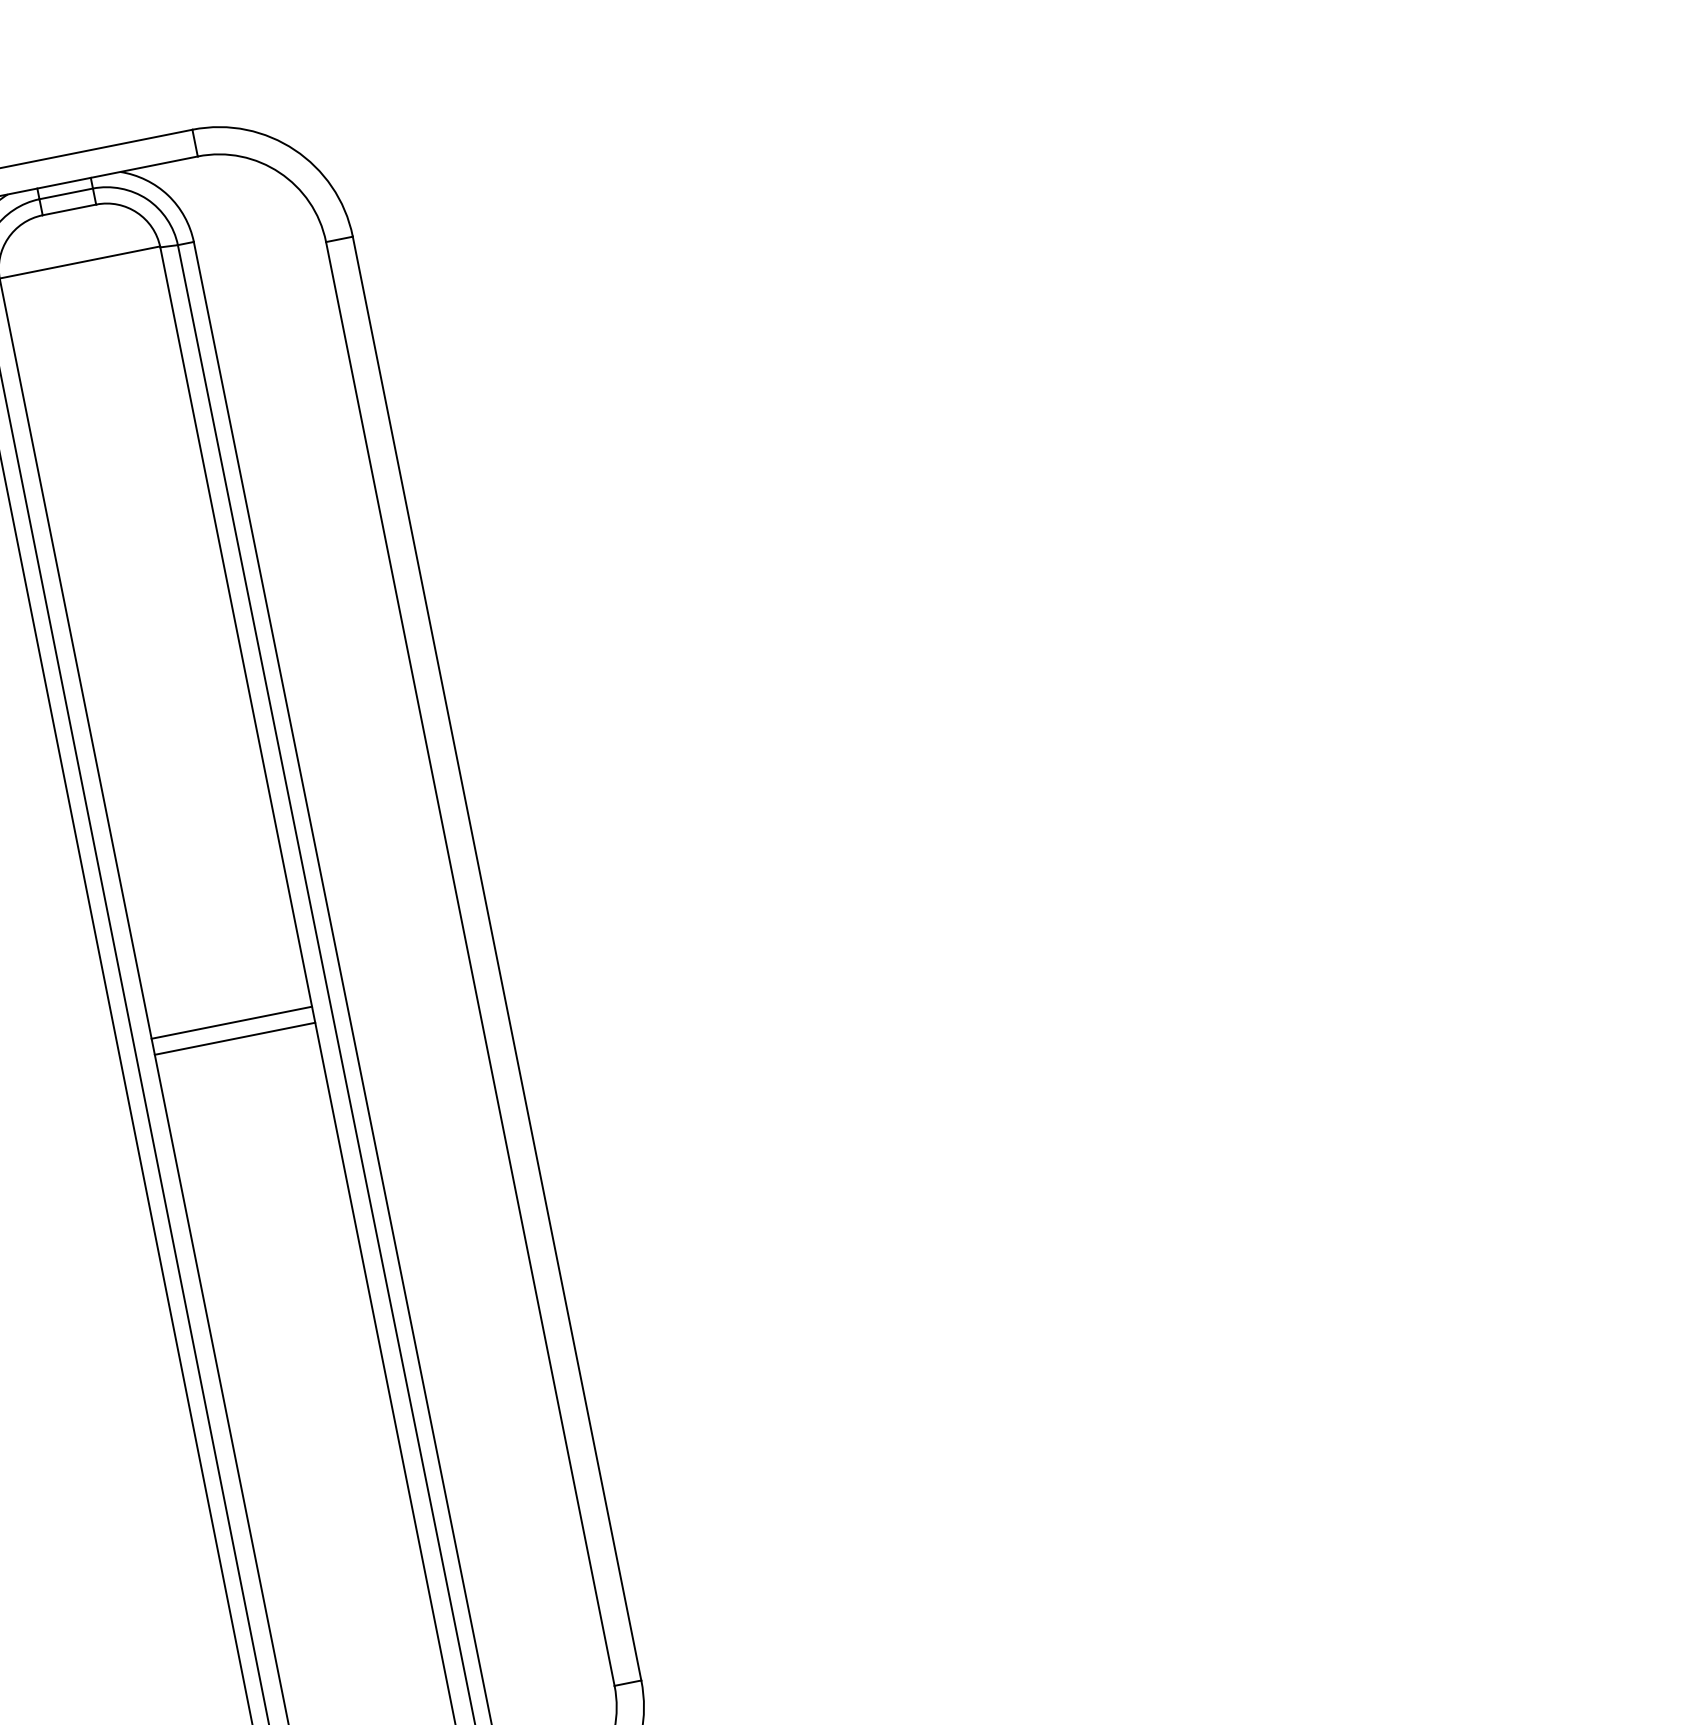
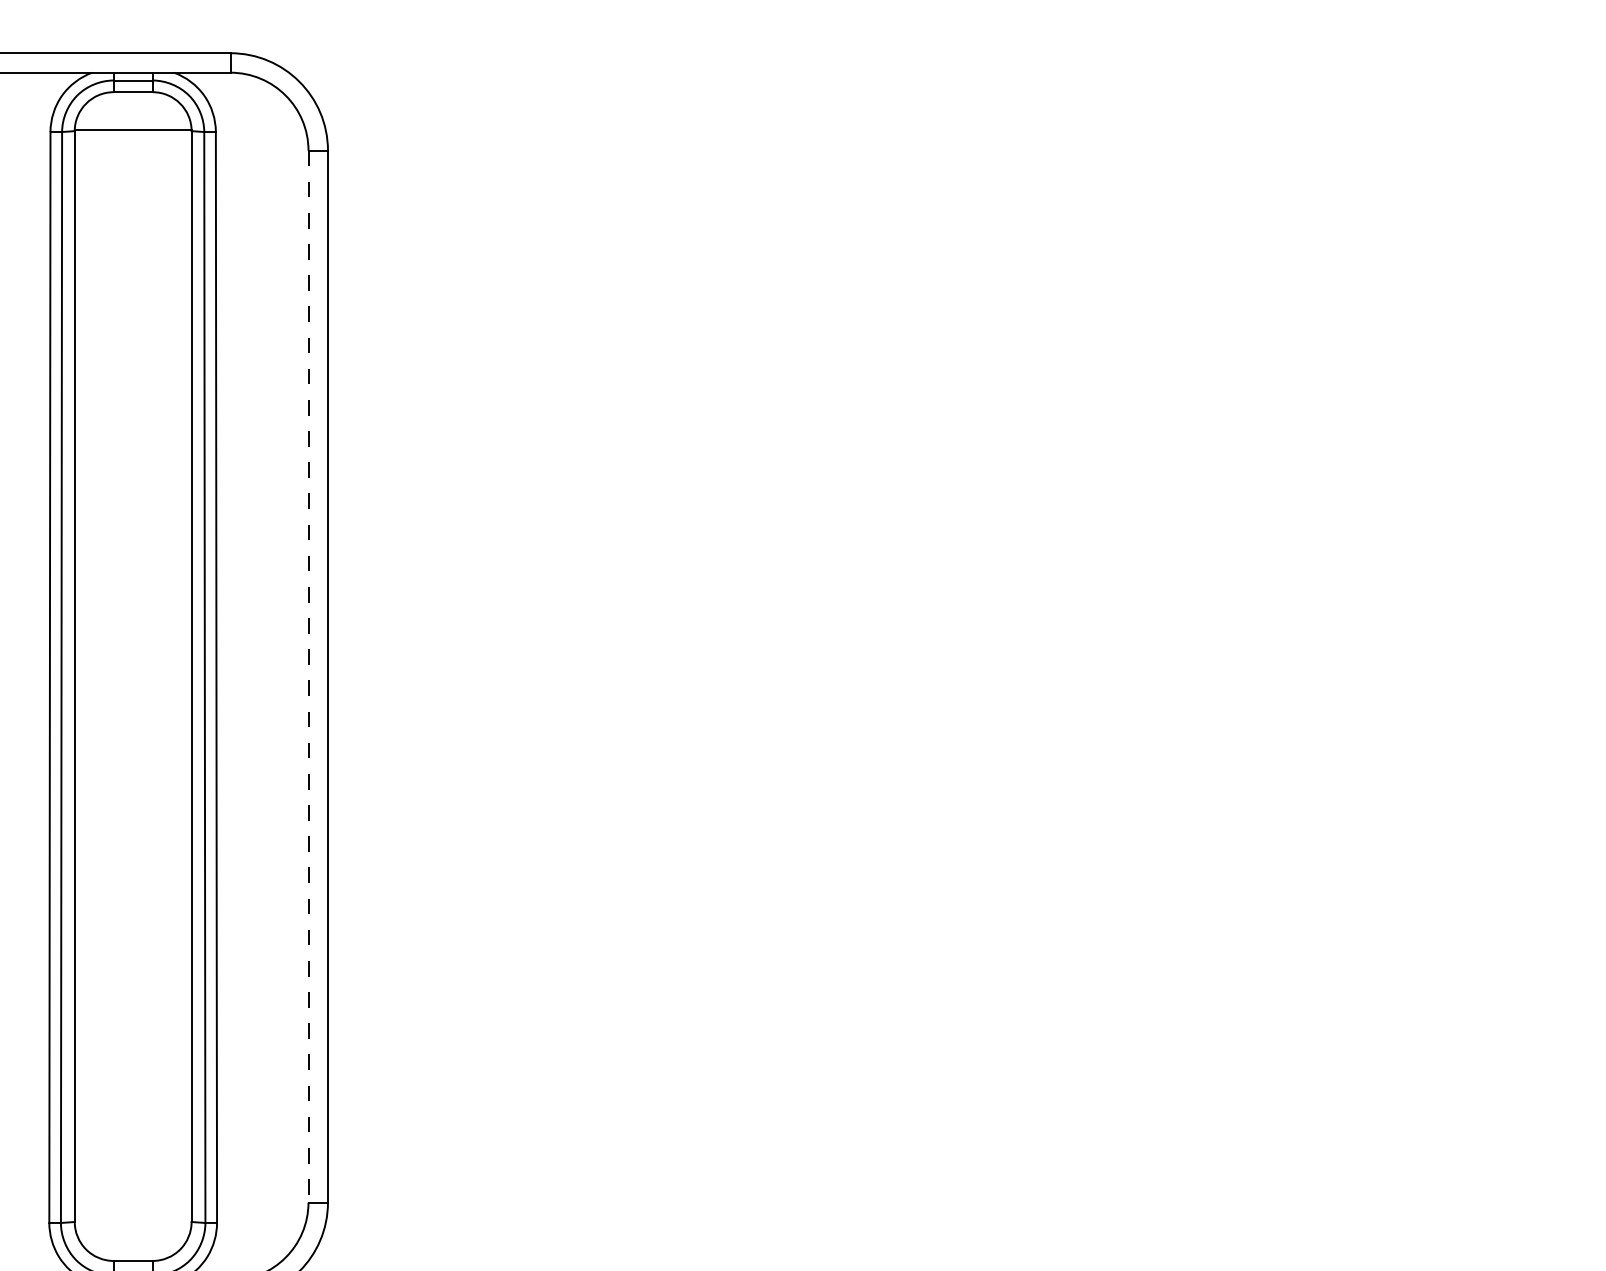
line: (470, 963) -> (308, 676), solid -> dashed
line: (230, 1023) -> (132, 684), removed
line: (234, 1039) -> (132, 696), removed

